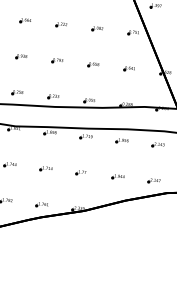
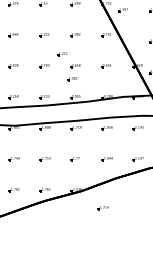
part: (79, 49) -> (62, 54), added
part: (88, 80) -> (72, 79), added
part: (106, 233) -> (102, 208), added

